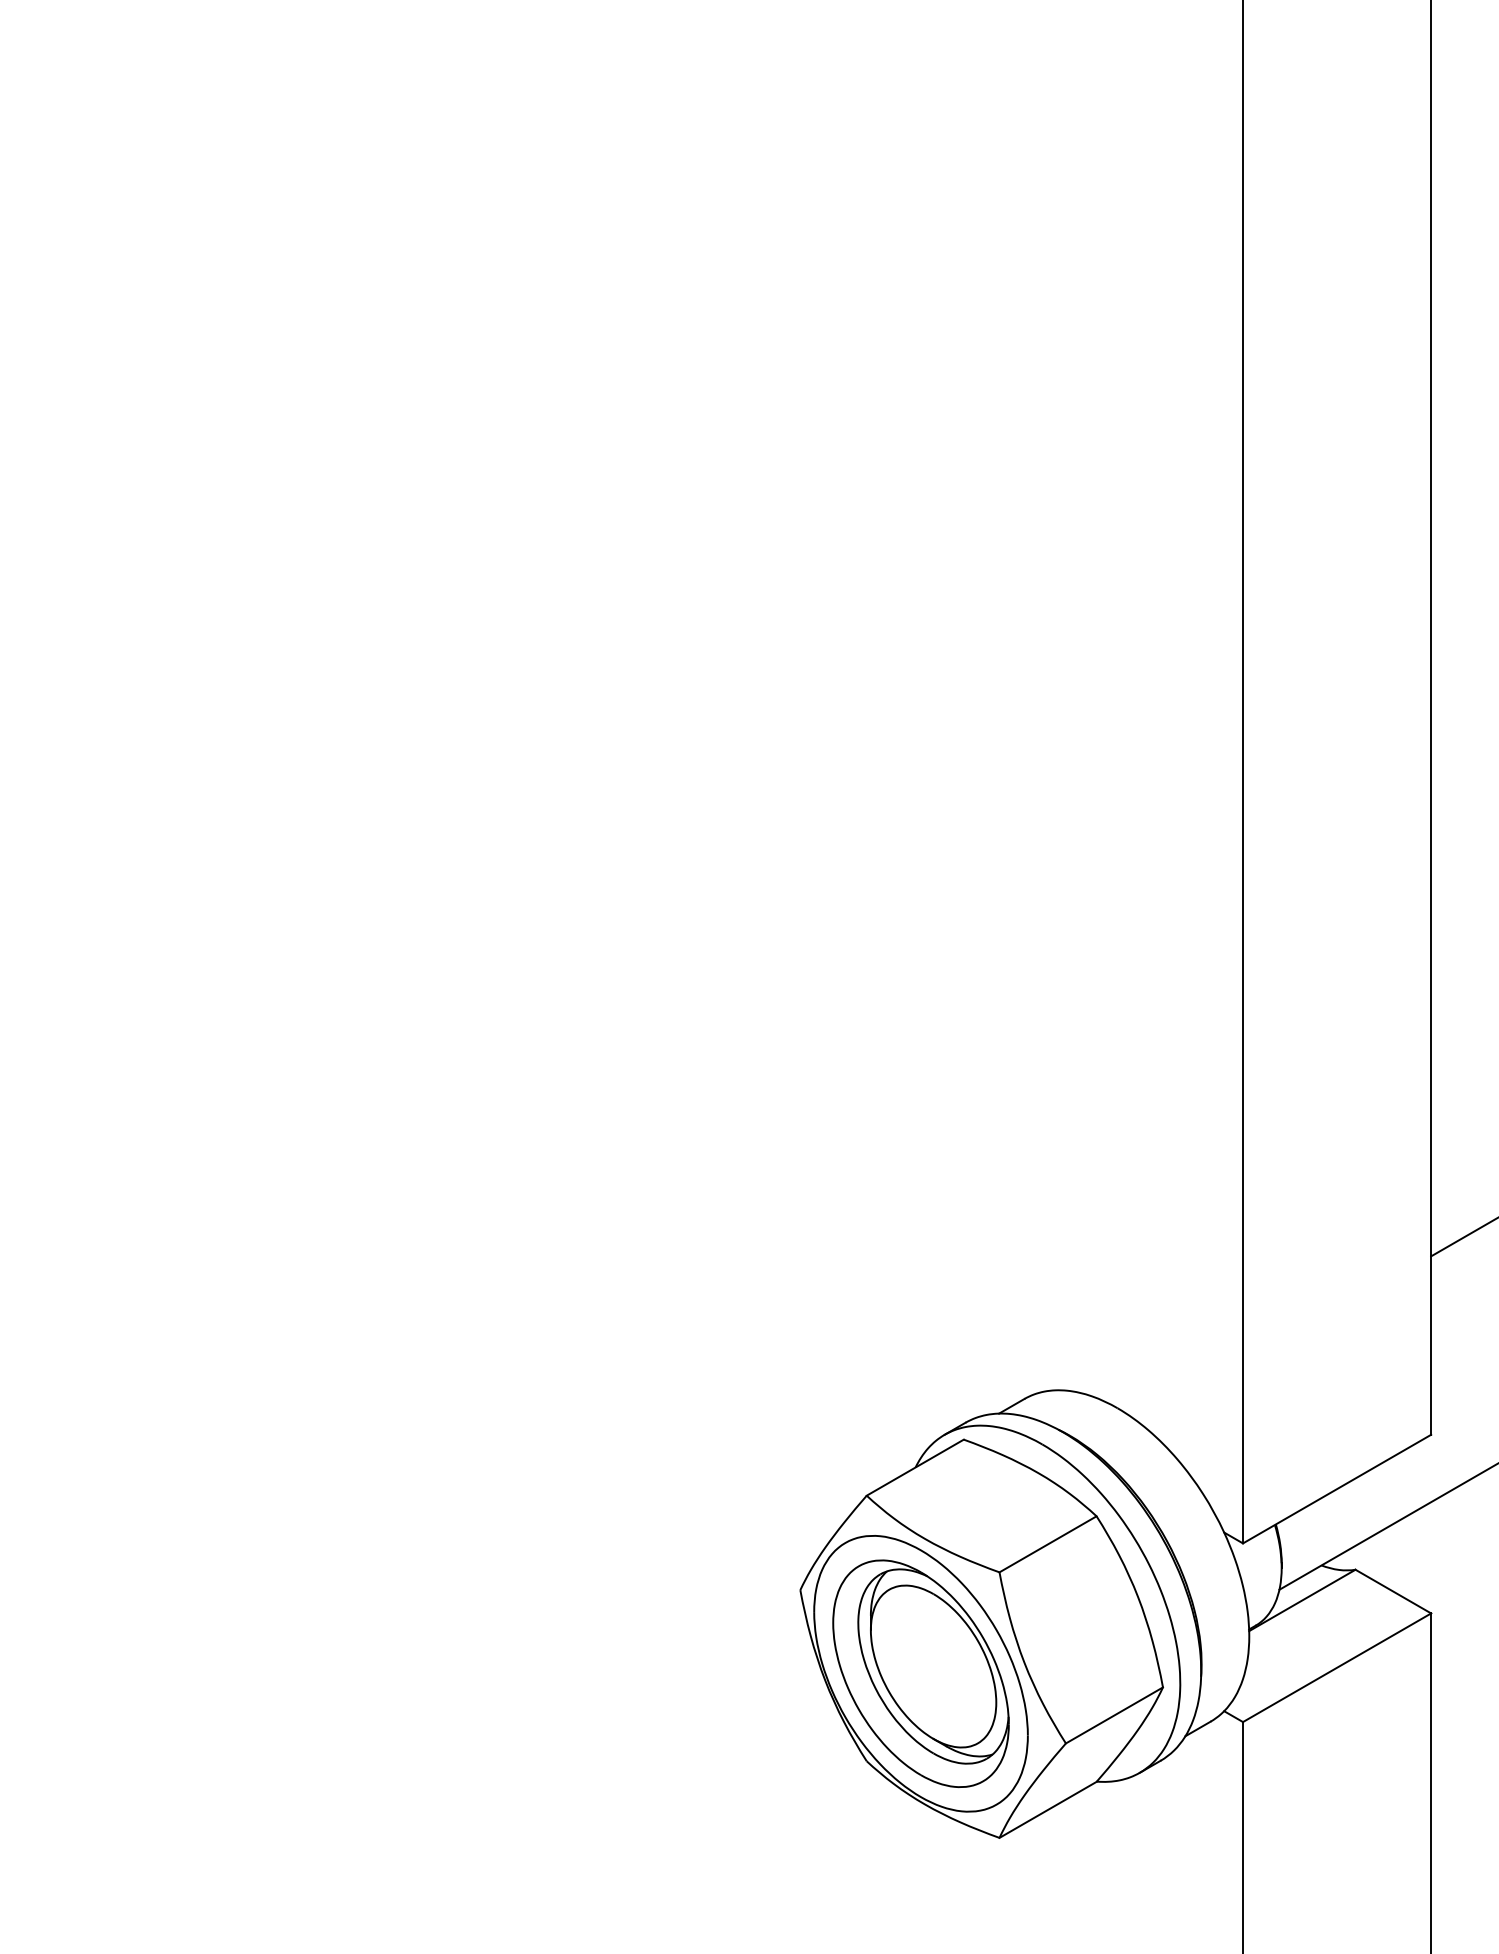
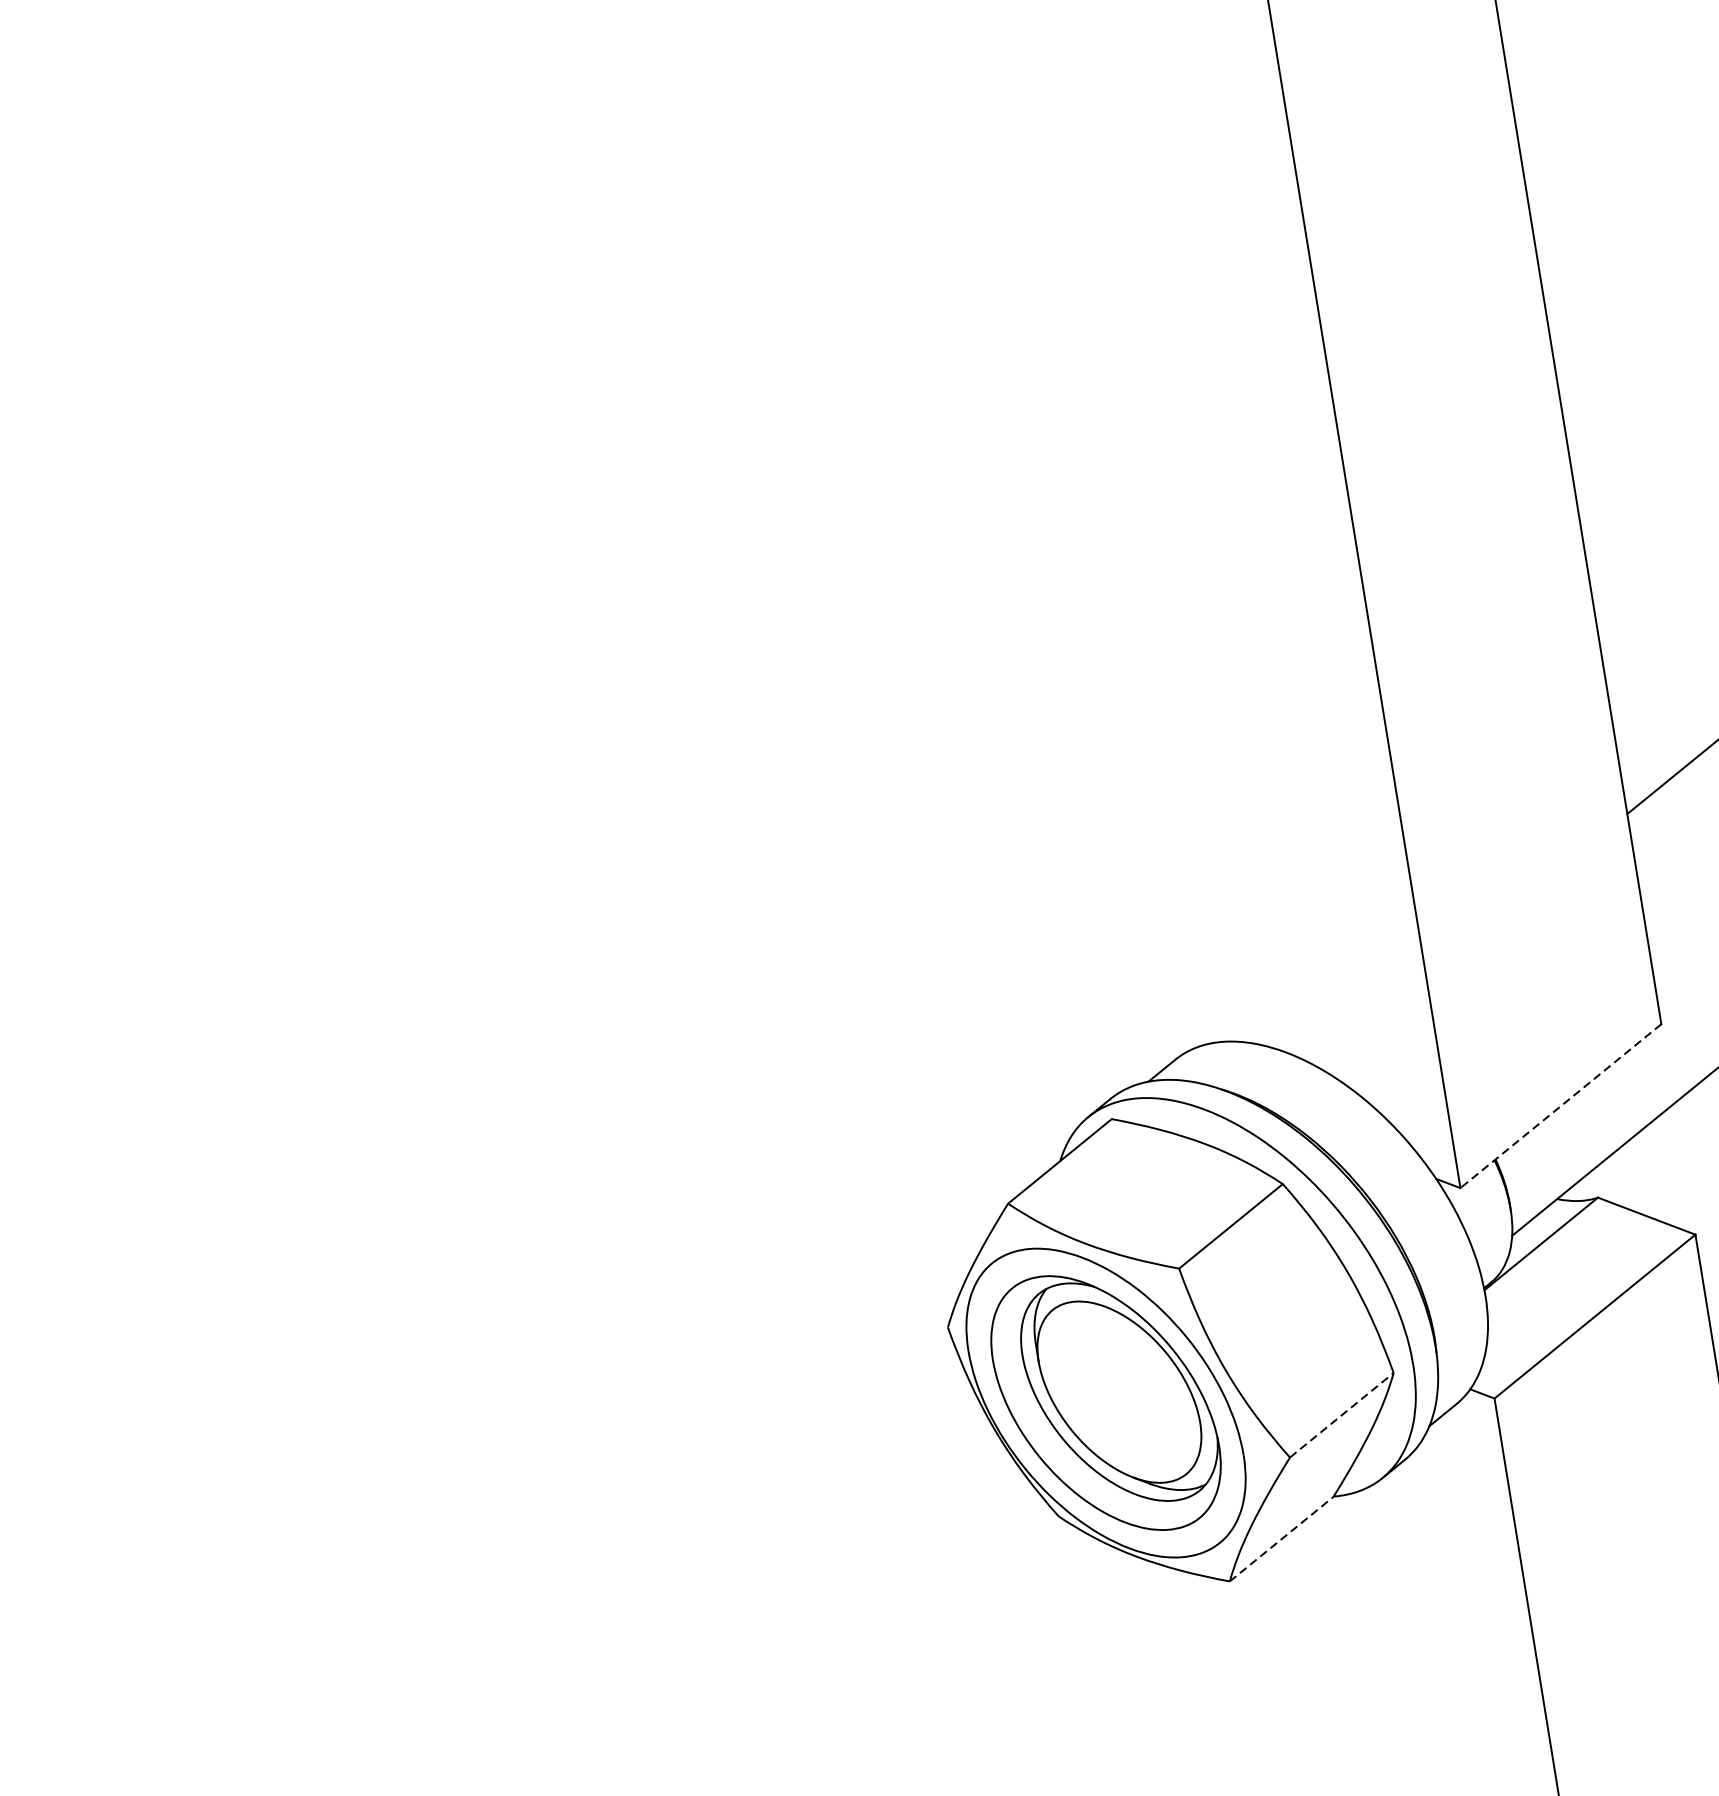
line: (1337, 1489) -> (1561, 1106), solid -> dashed
line: (1114, 1715) -> (1341, 1415), solid -> dashed
line: (1048, 1809) -> (1282, 1538), solid -> dashed

